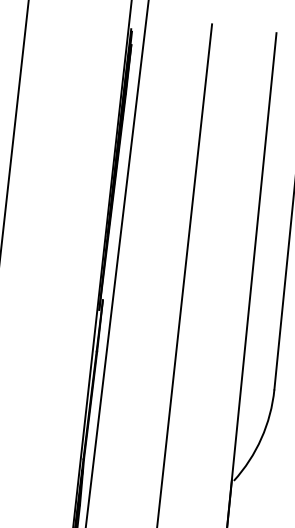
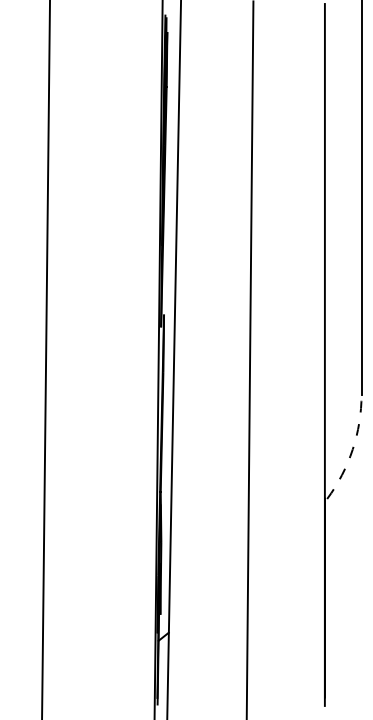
arc: (261, 438) -> (352, 449), solid -> dashed

